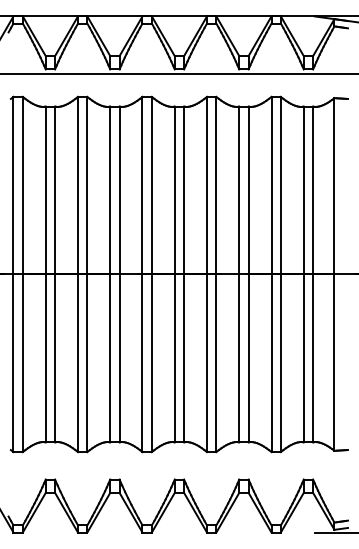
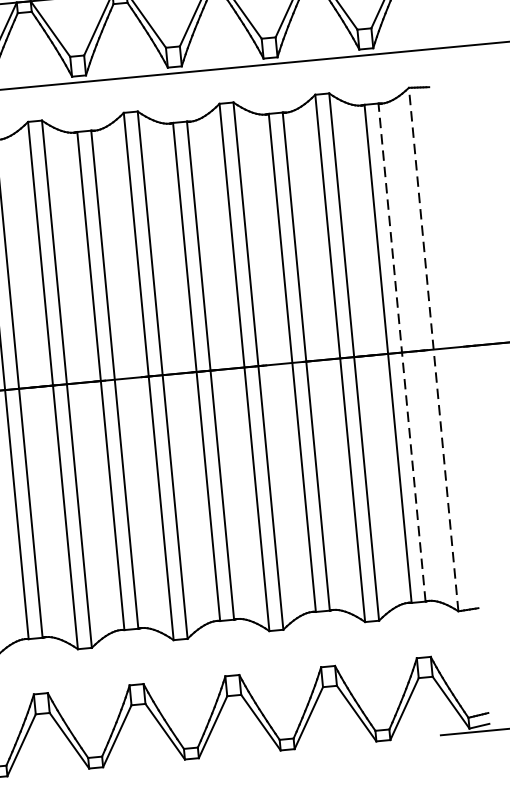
line: (313, 274) -> (402, 352), solid -> dashed
line: (334, 274) -> (433, 349), solid -> dashed

